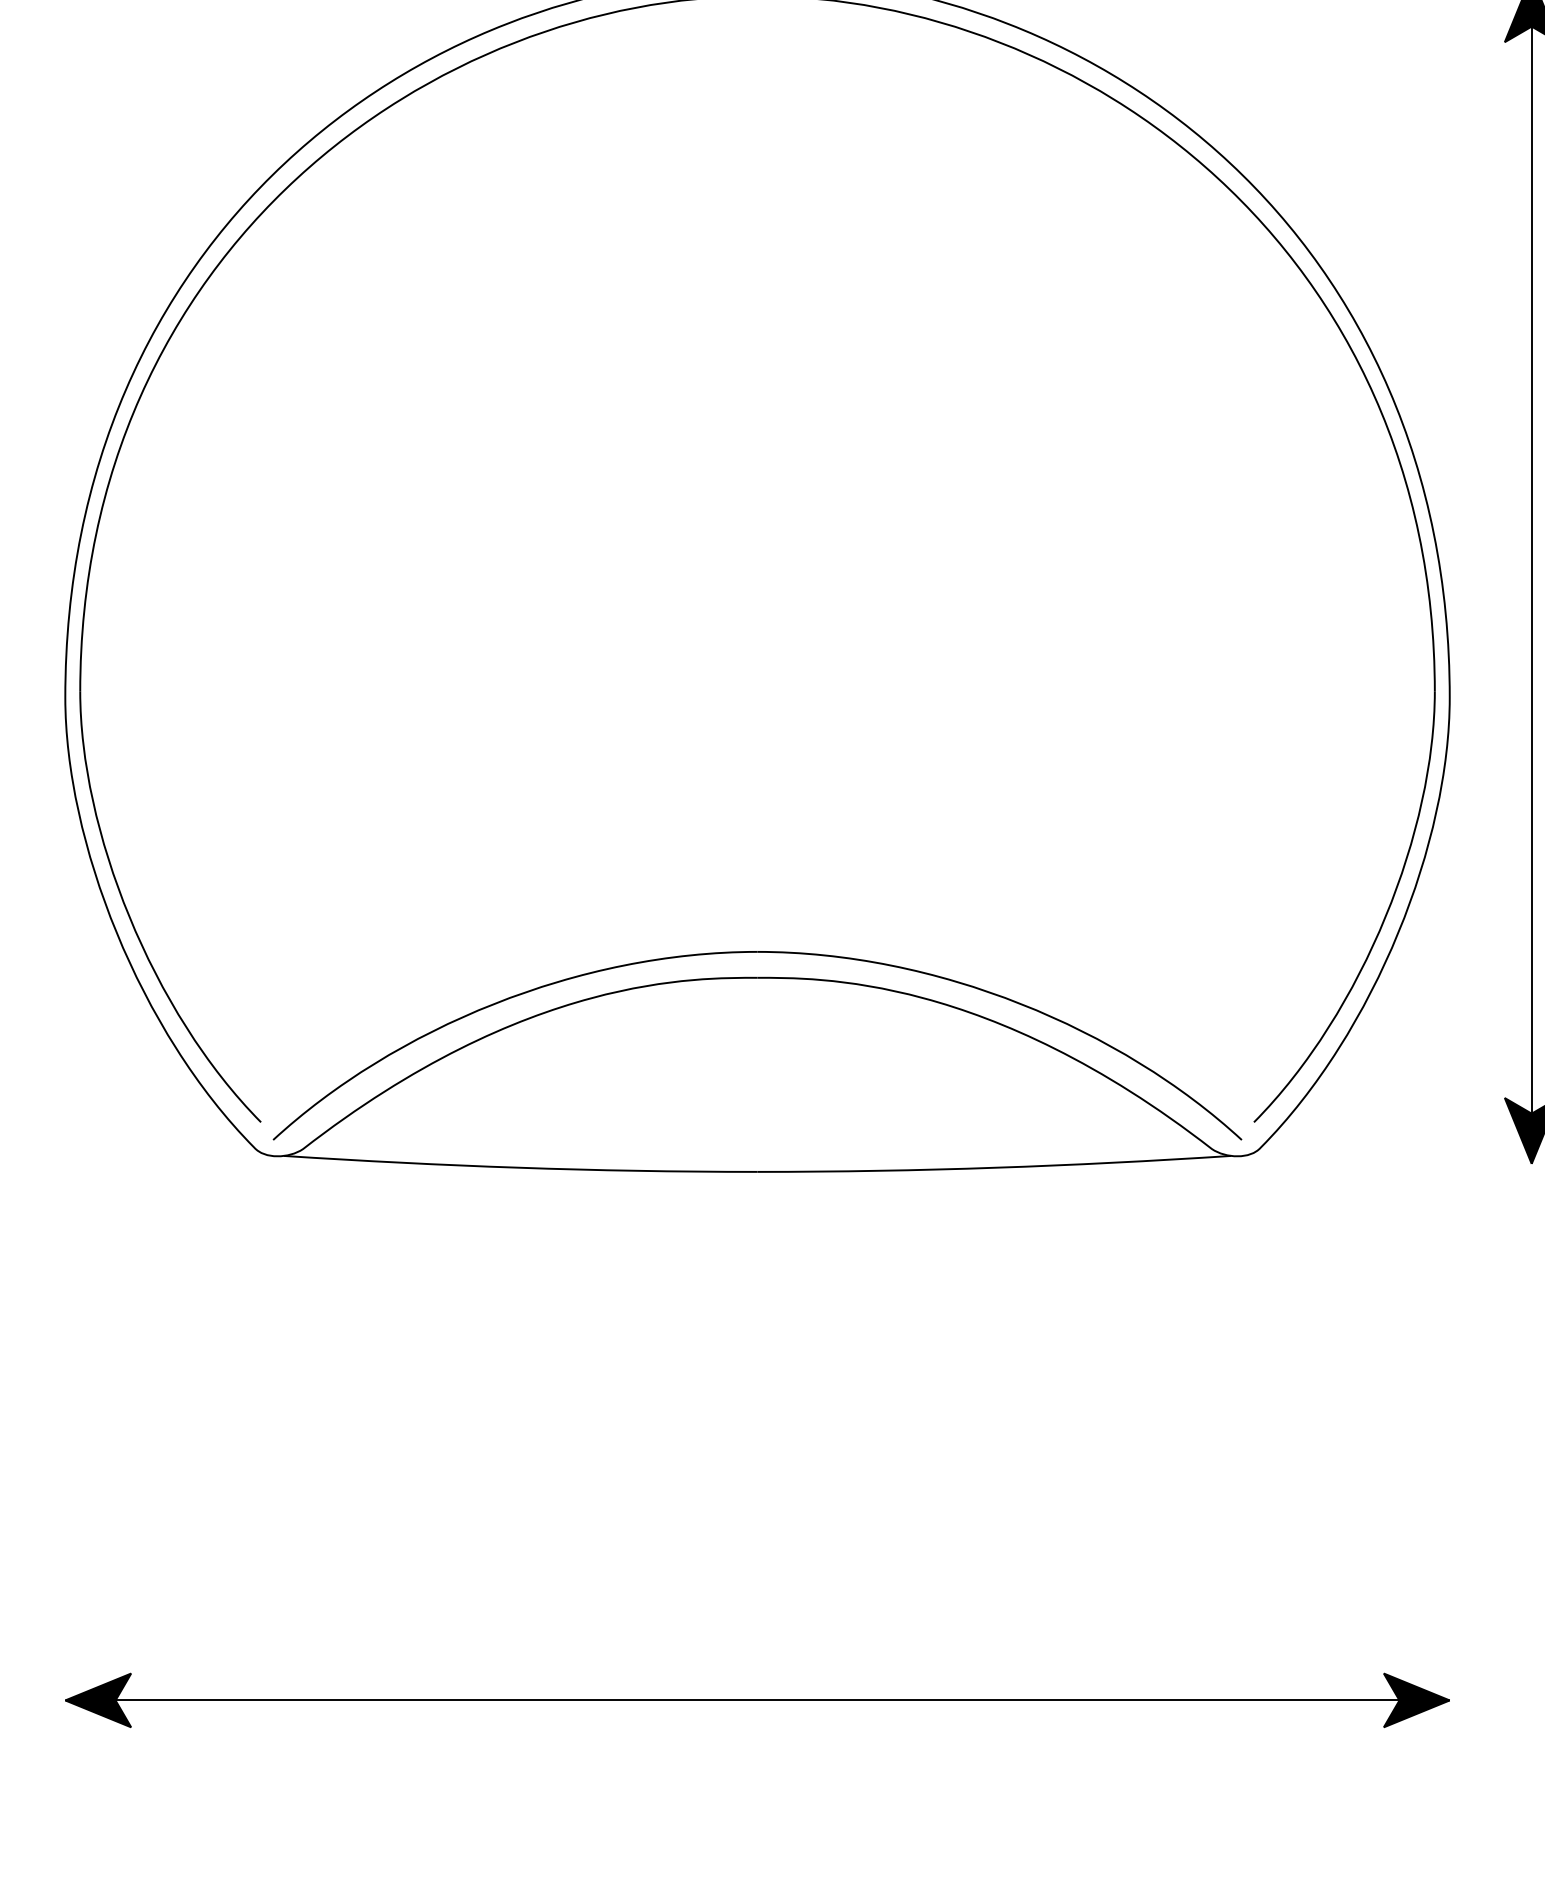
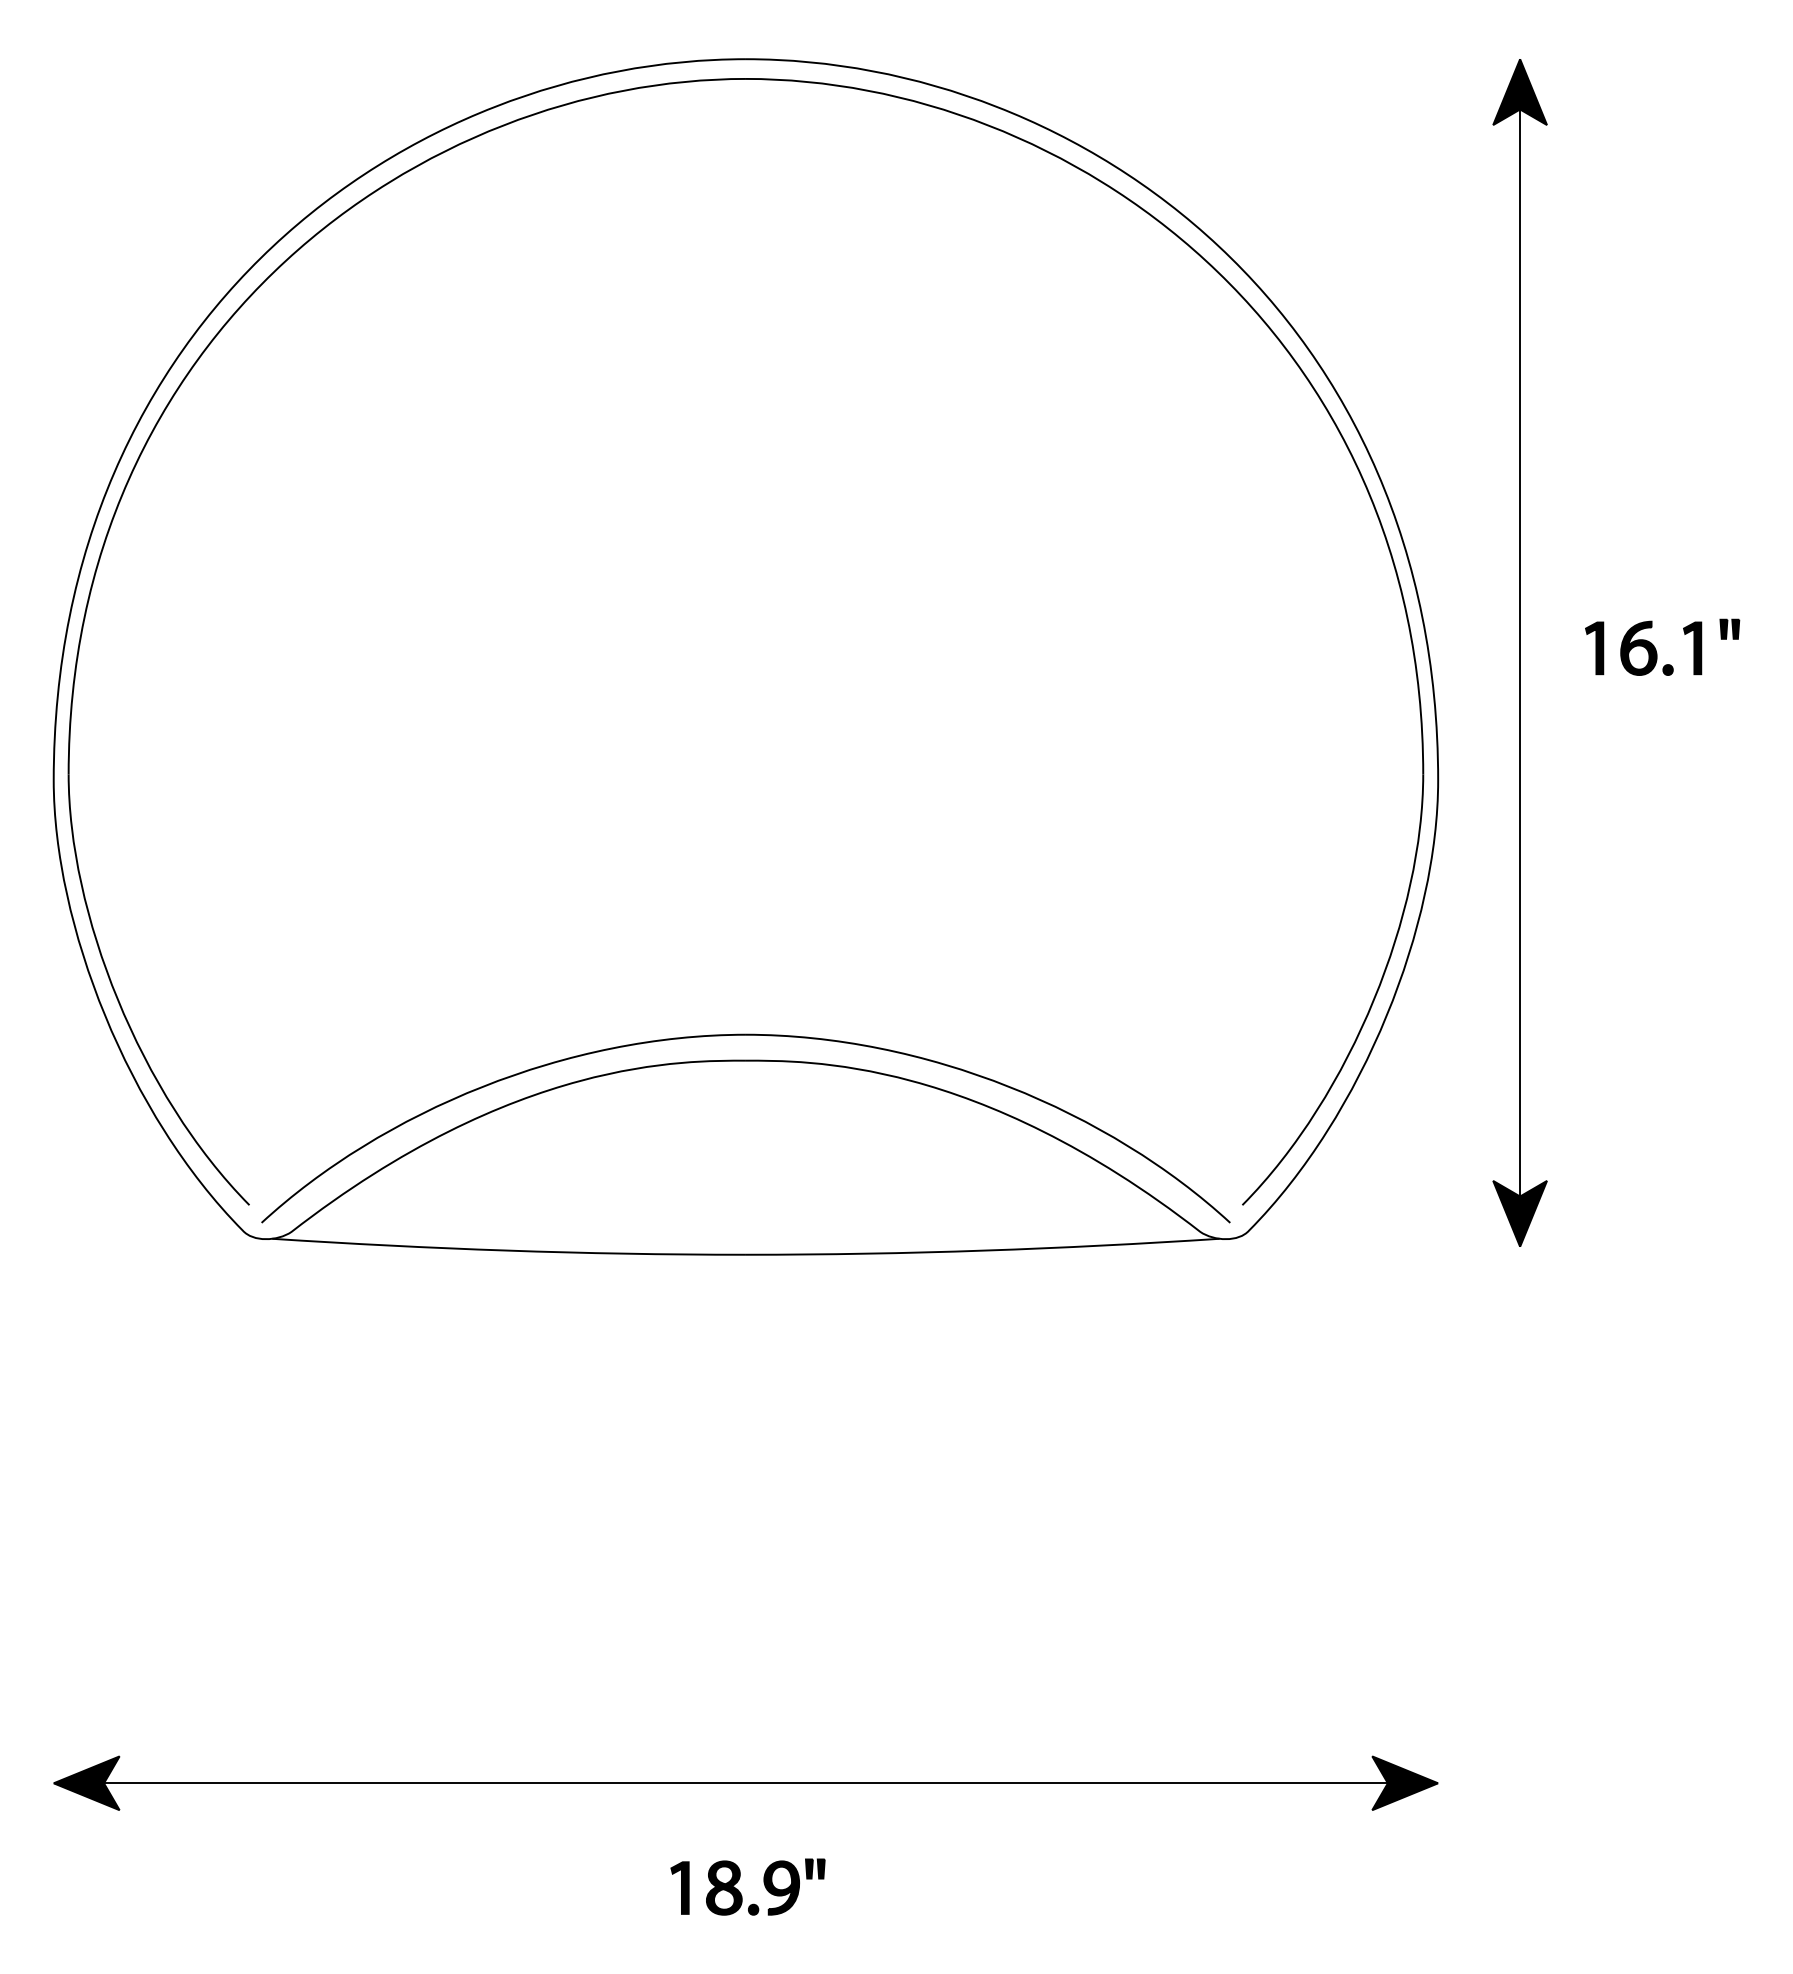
part: (751, 1807) -> (739, 1890), added

